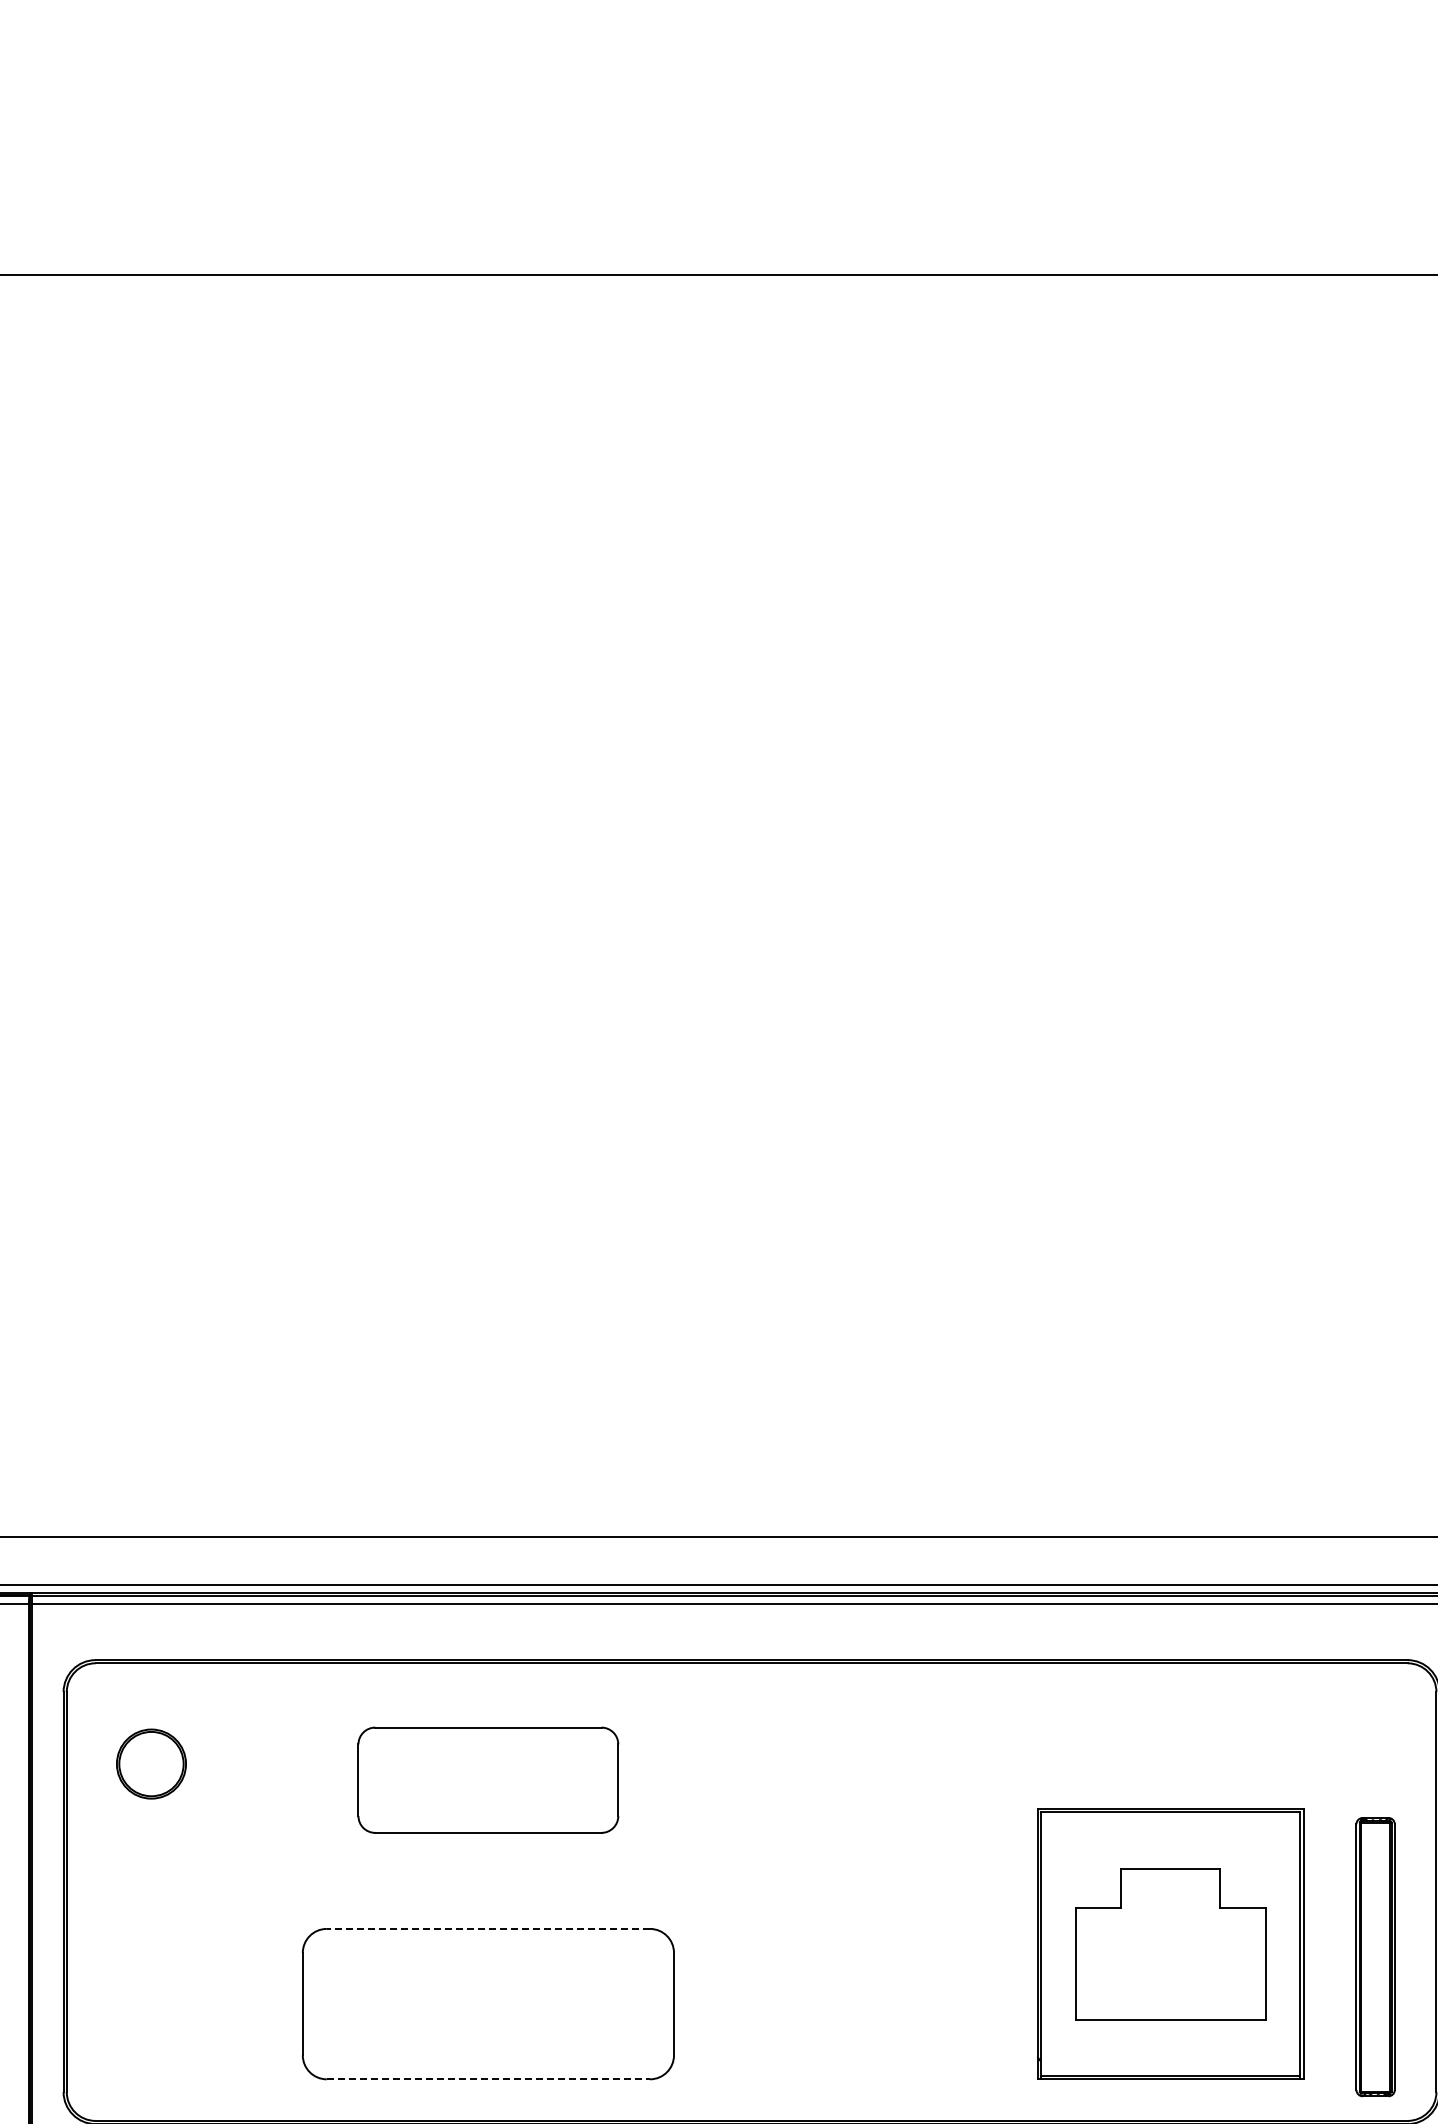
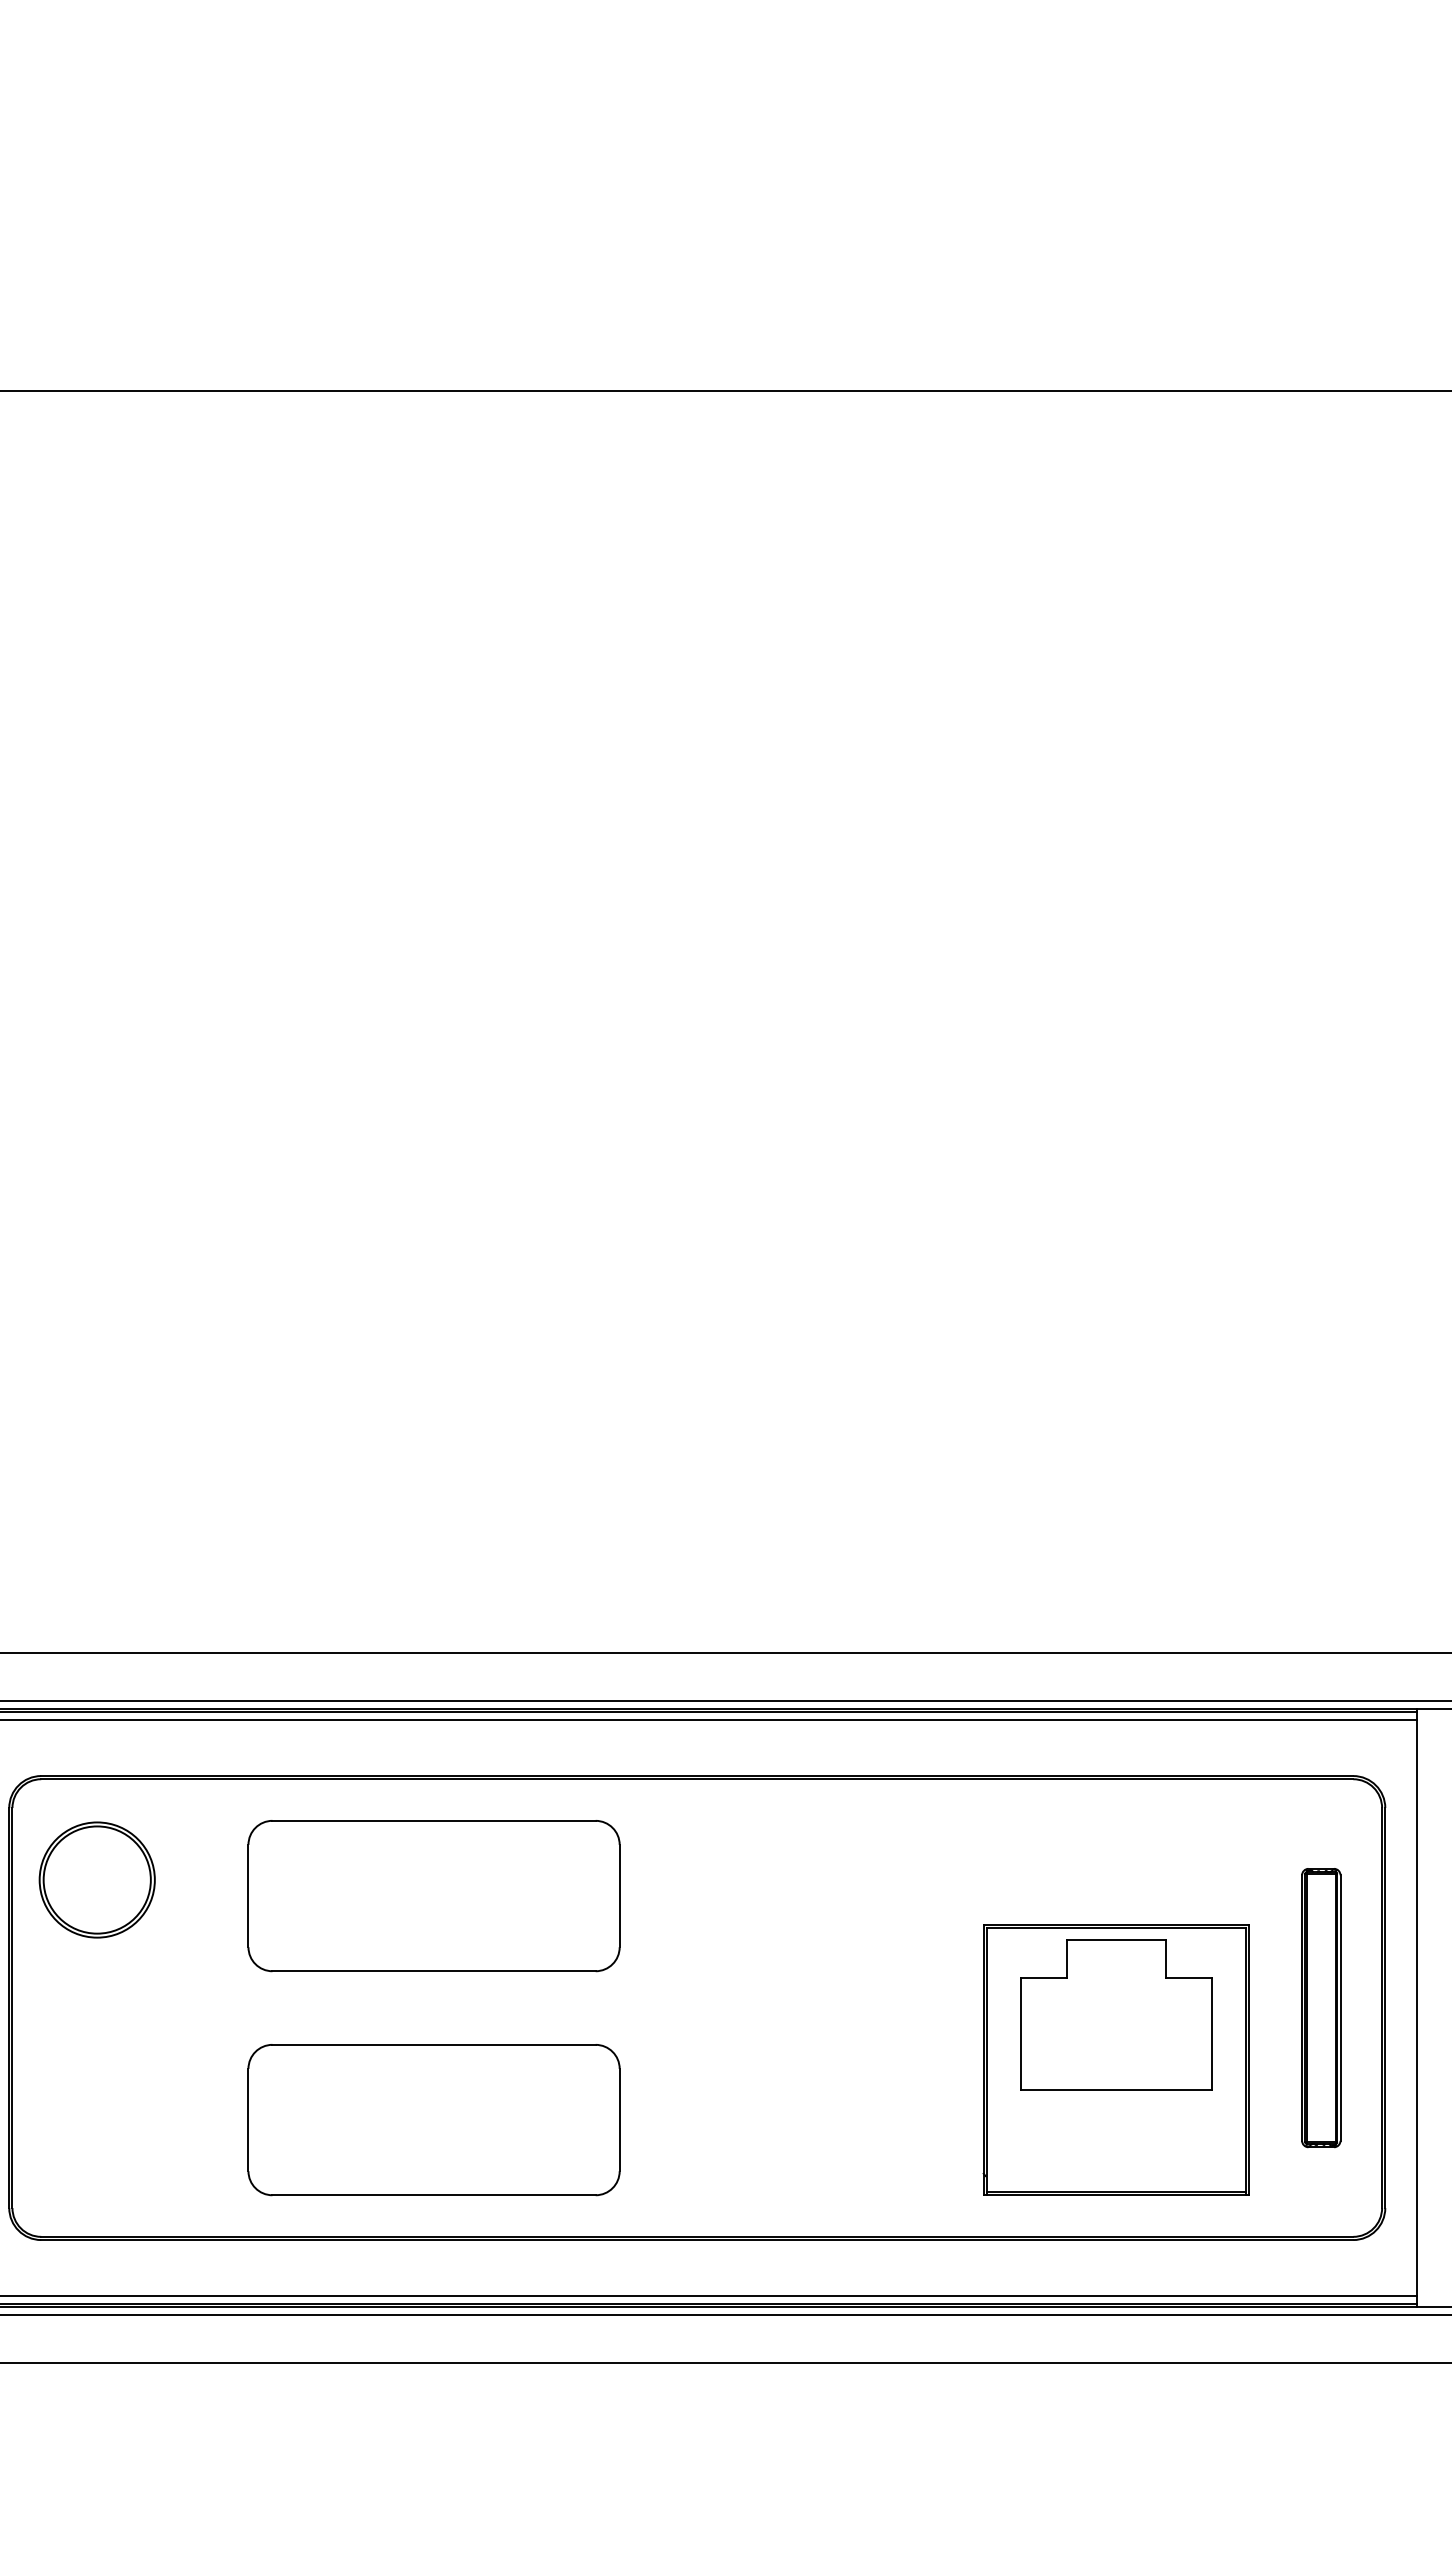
part: (150, 1763) -> (96, 1879), size x1.67
part: (487, 1780) -> (433, 1896), size x1.43
line: (488, 1928) -> (434, 2044), dashed -> solid
part: (1170, 1943) -> (1116, 2014), moved
part: (1375, 1957) -> (1321, 2008), moved
line: (488, 2079) -> (434, 2195), dashed -> solid

